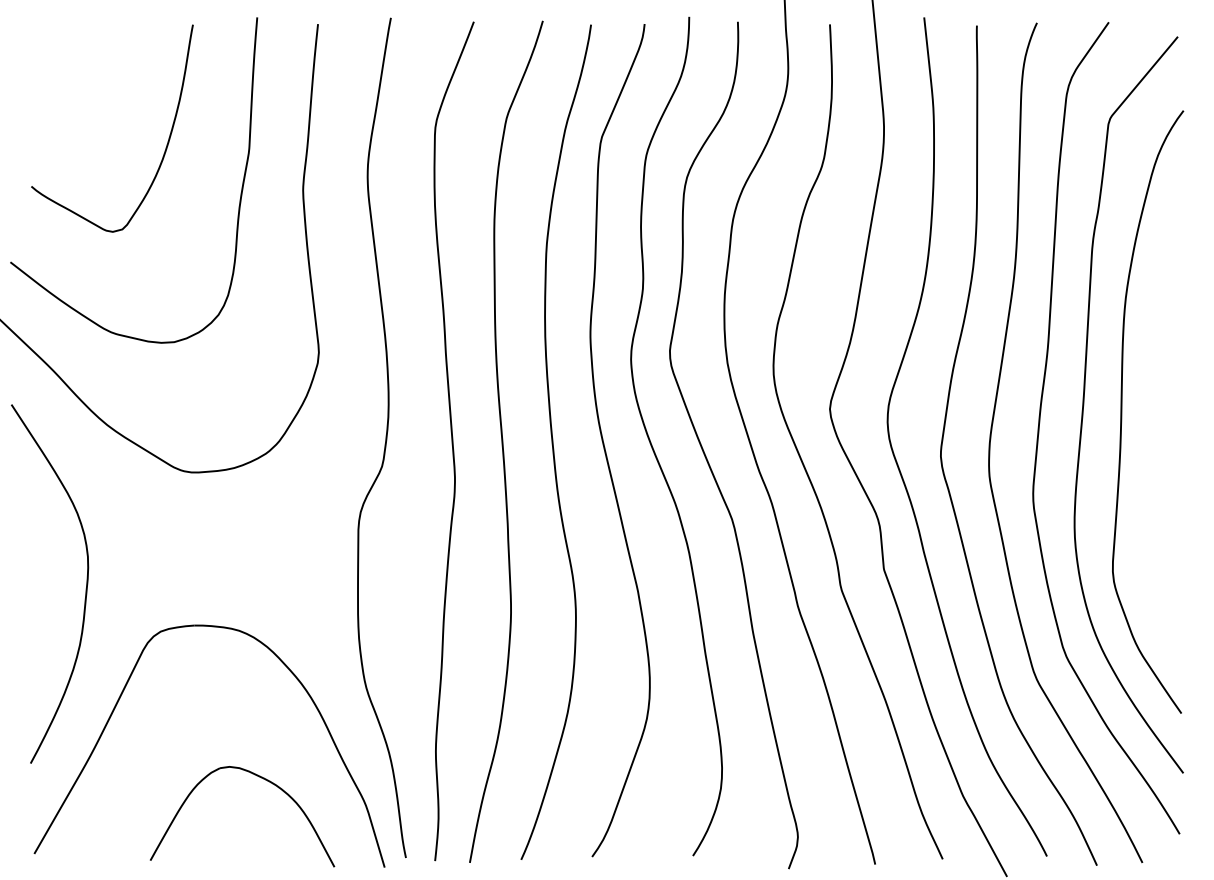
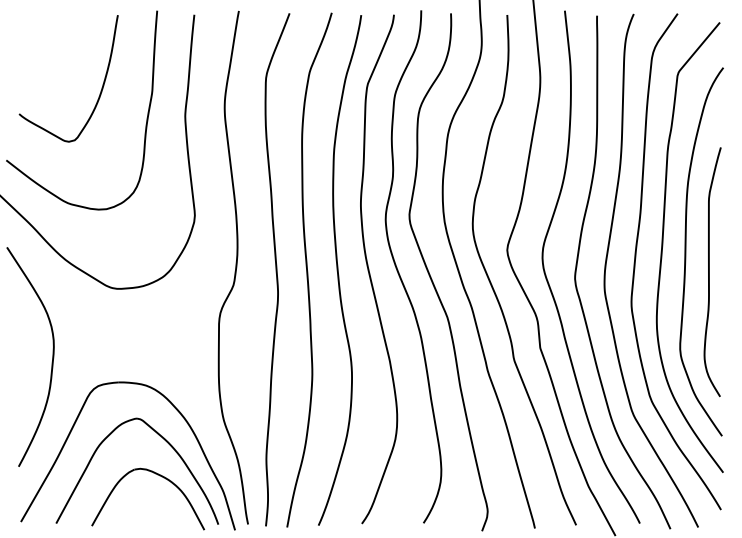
curve: (1160, 445) -> (709, 272), added
part: (270, 722) -> (165, 441), added

